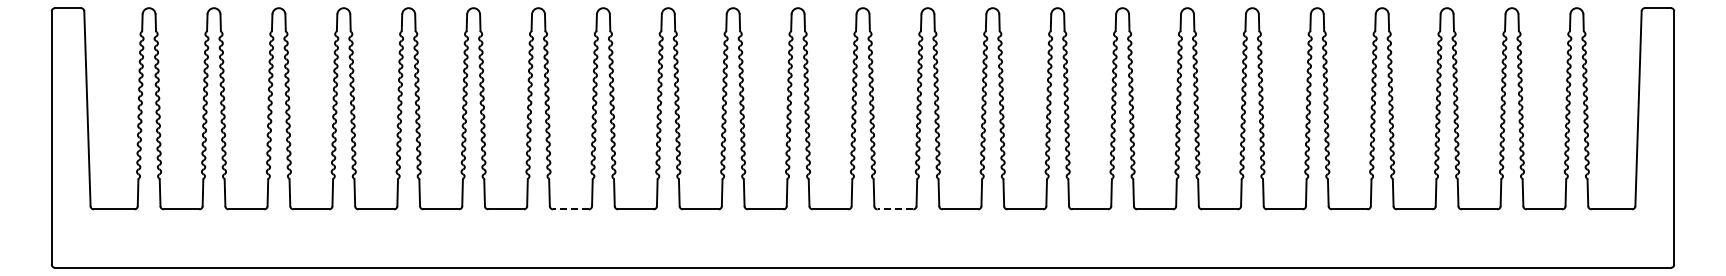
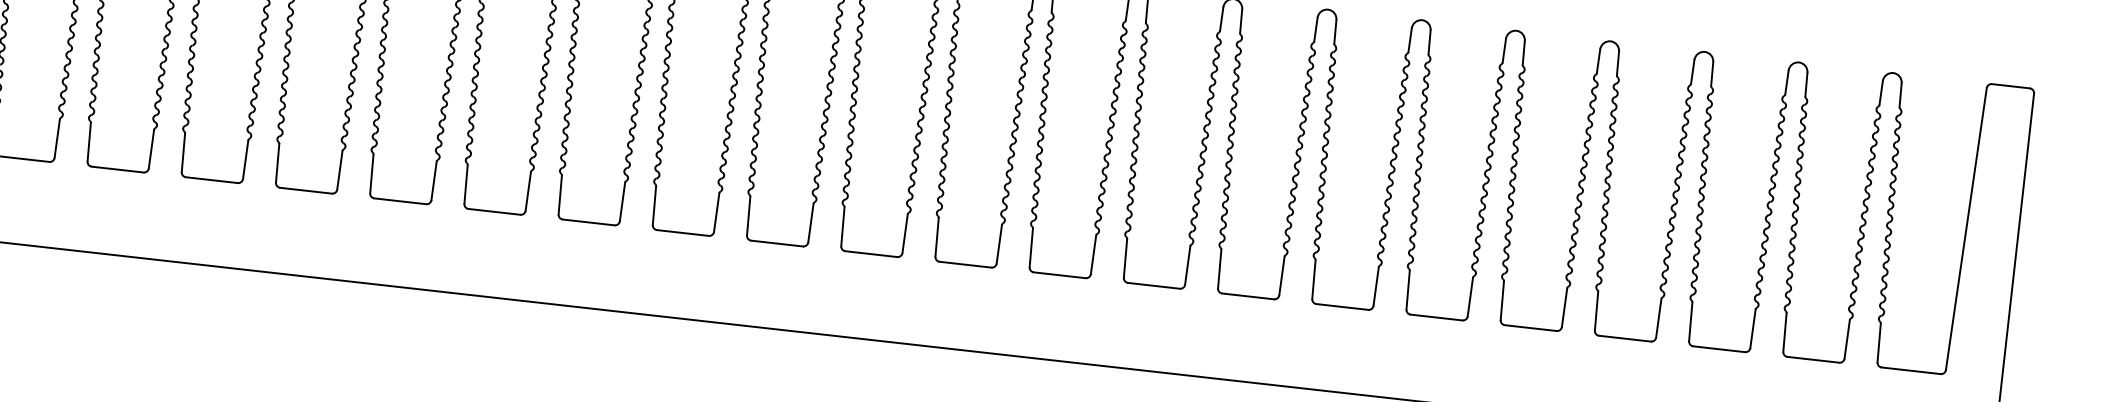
line: (570, 209) -> (399, 201), dashed -> solid
line: (895, 209) -> (871, 254), dashed -> solid

